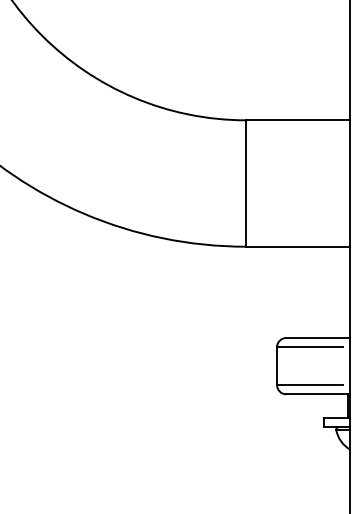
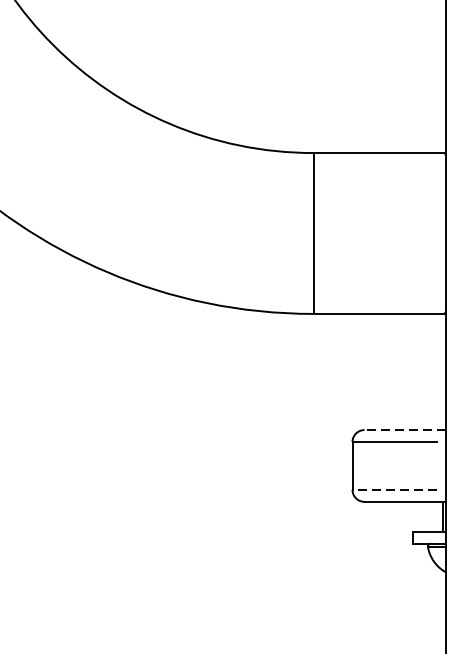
line: (318, 337) -> (405, 429), solid -> dashed
line: (310, 384) -> (395, 489), solid -> dashed

